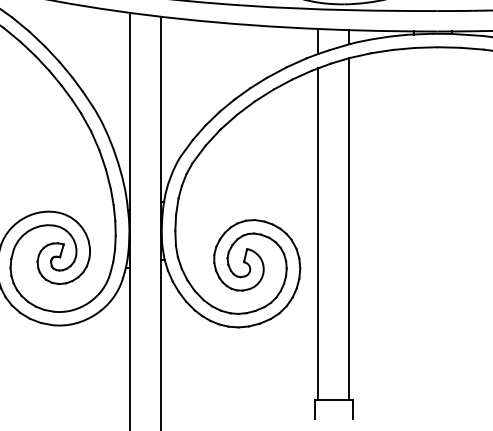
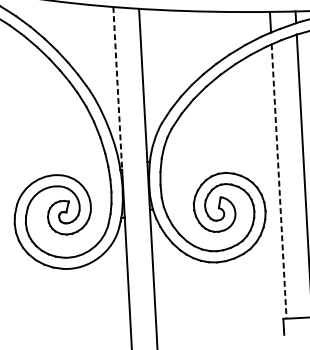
line: (130, 111) -> (118, 88), solid -> dashed
line: (318, 233) -> (279, 181), solid -> dashed

